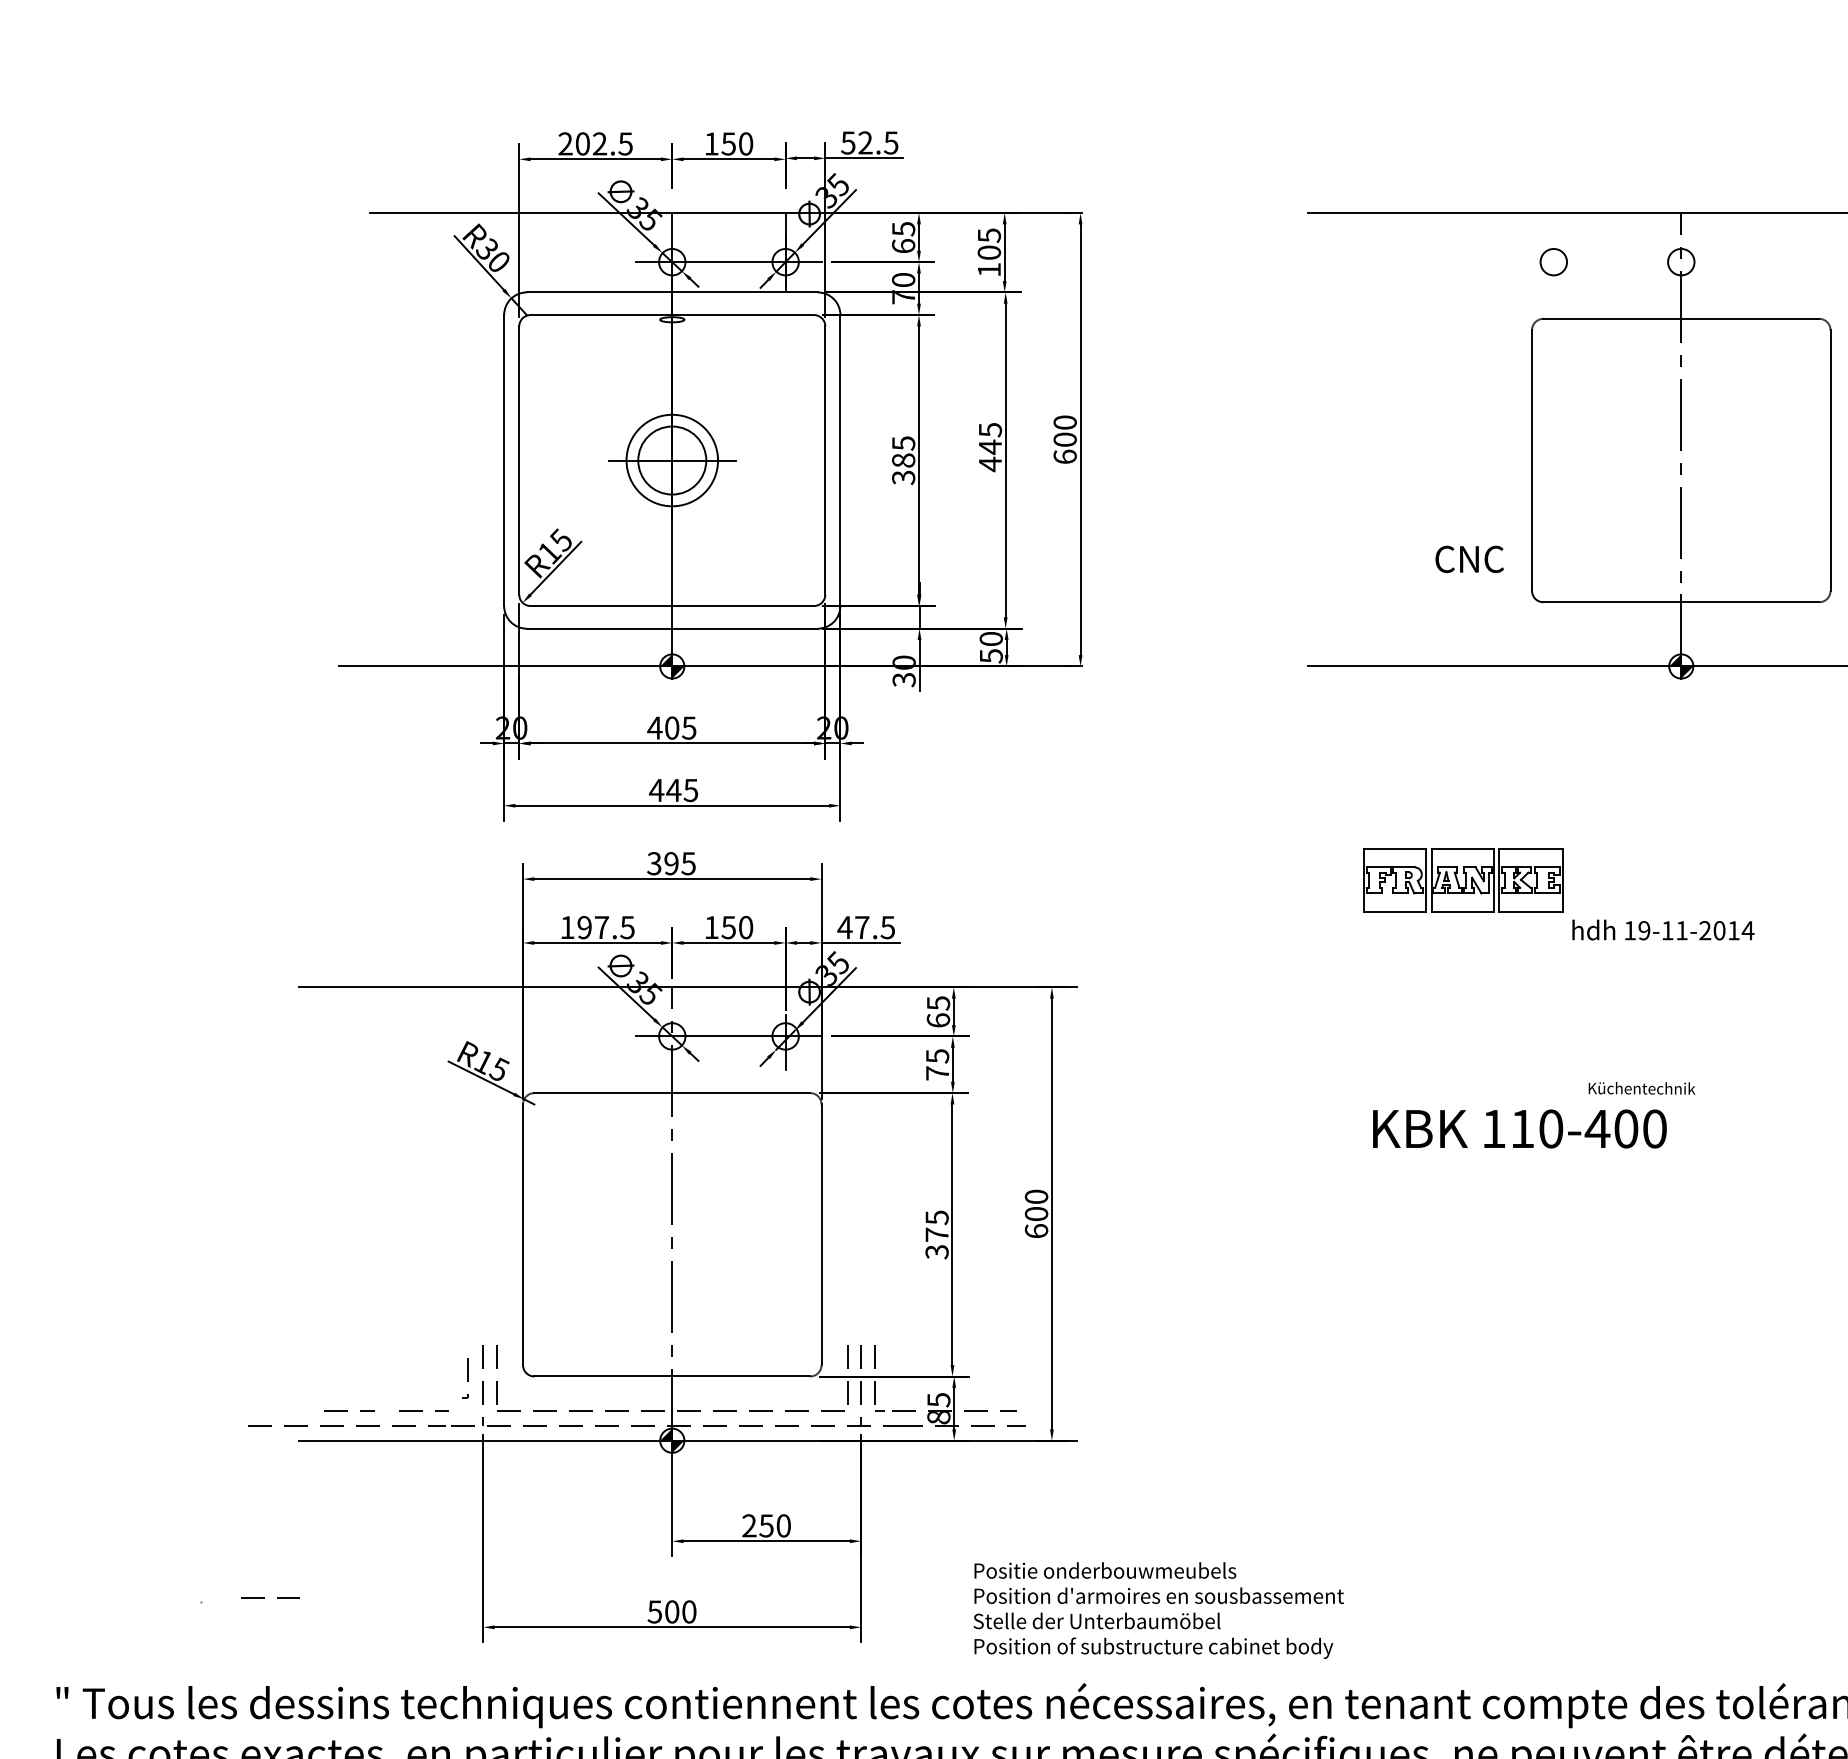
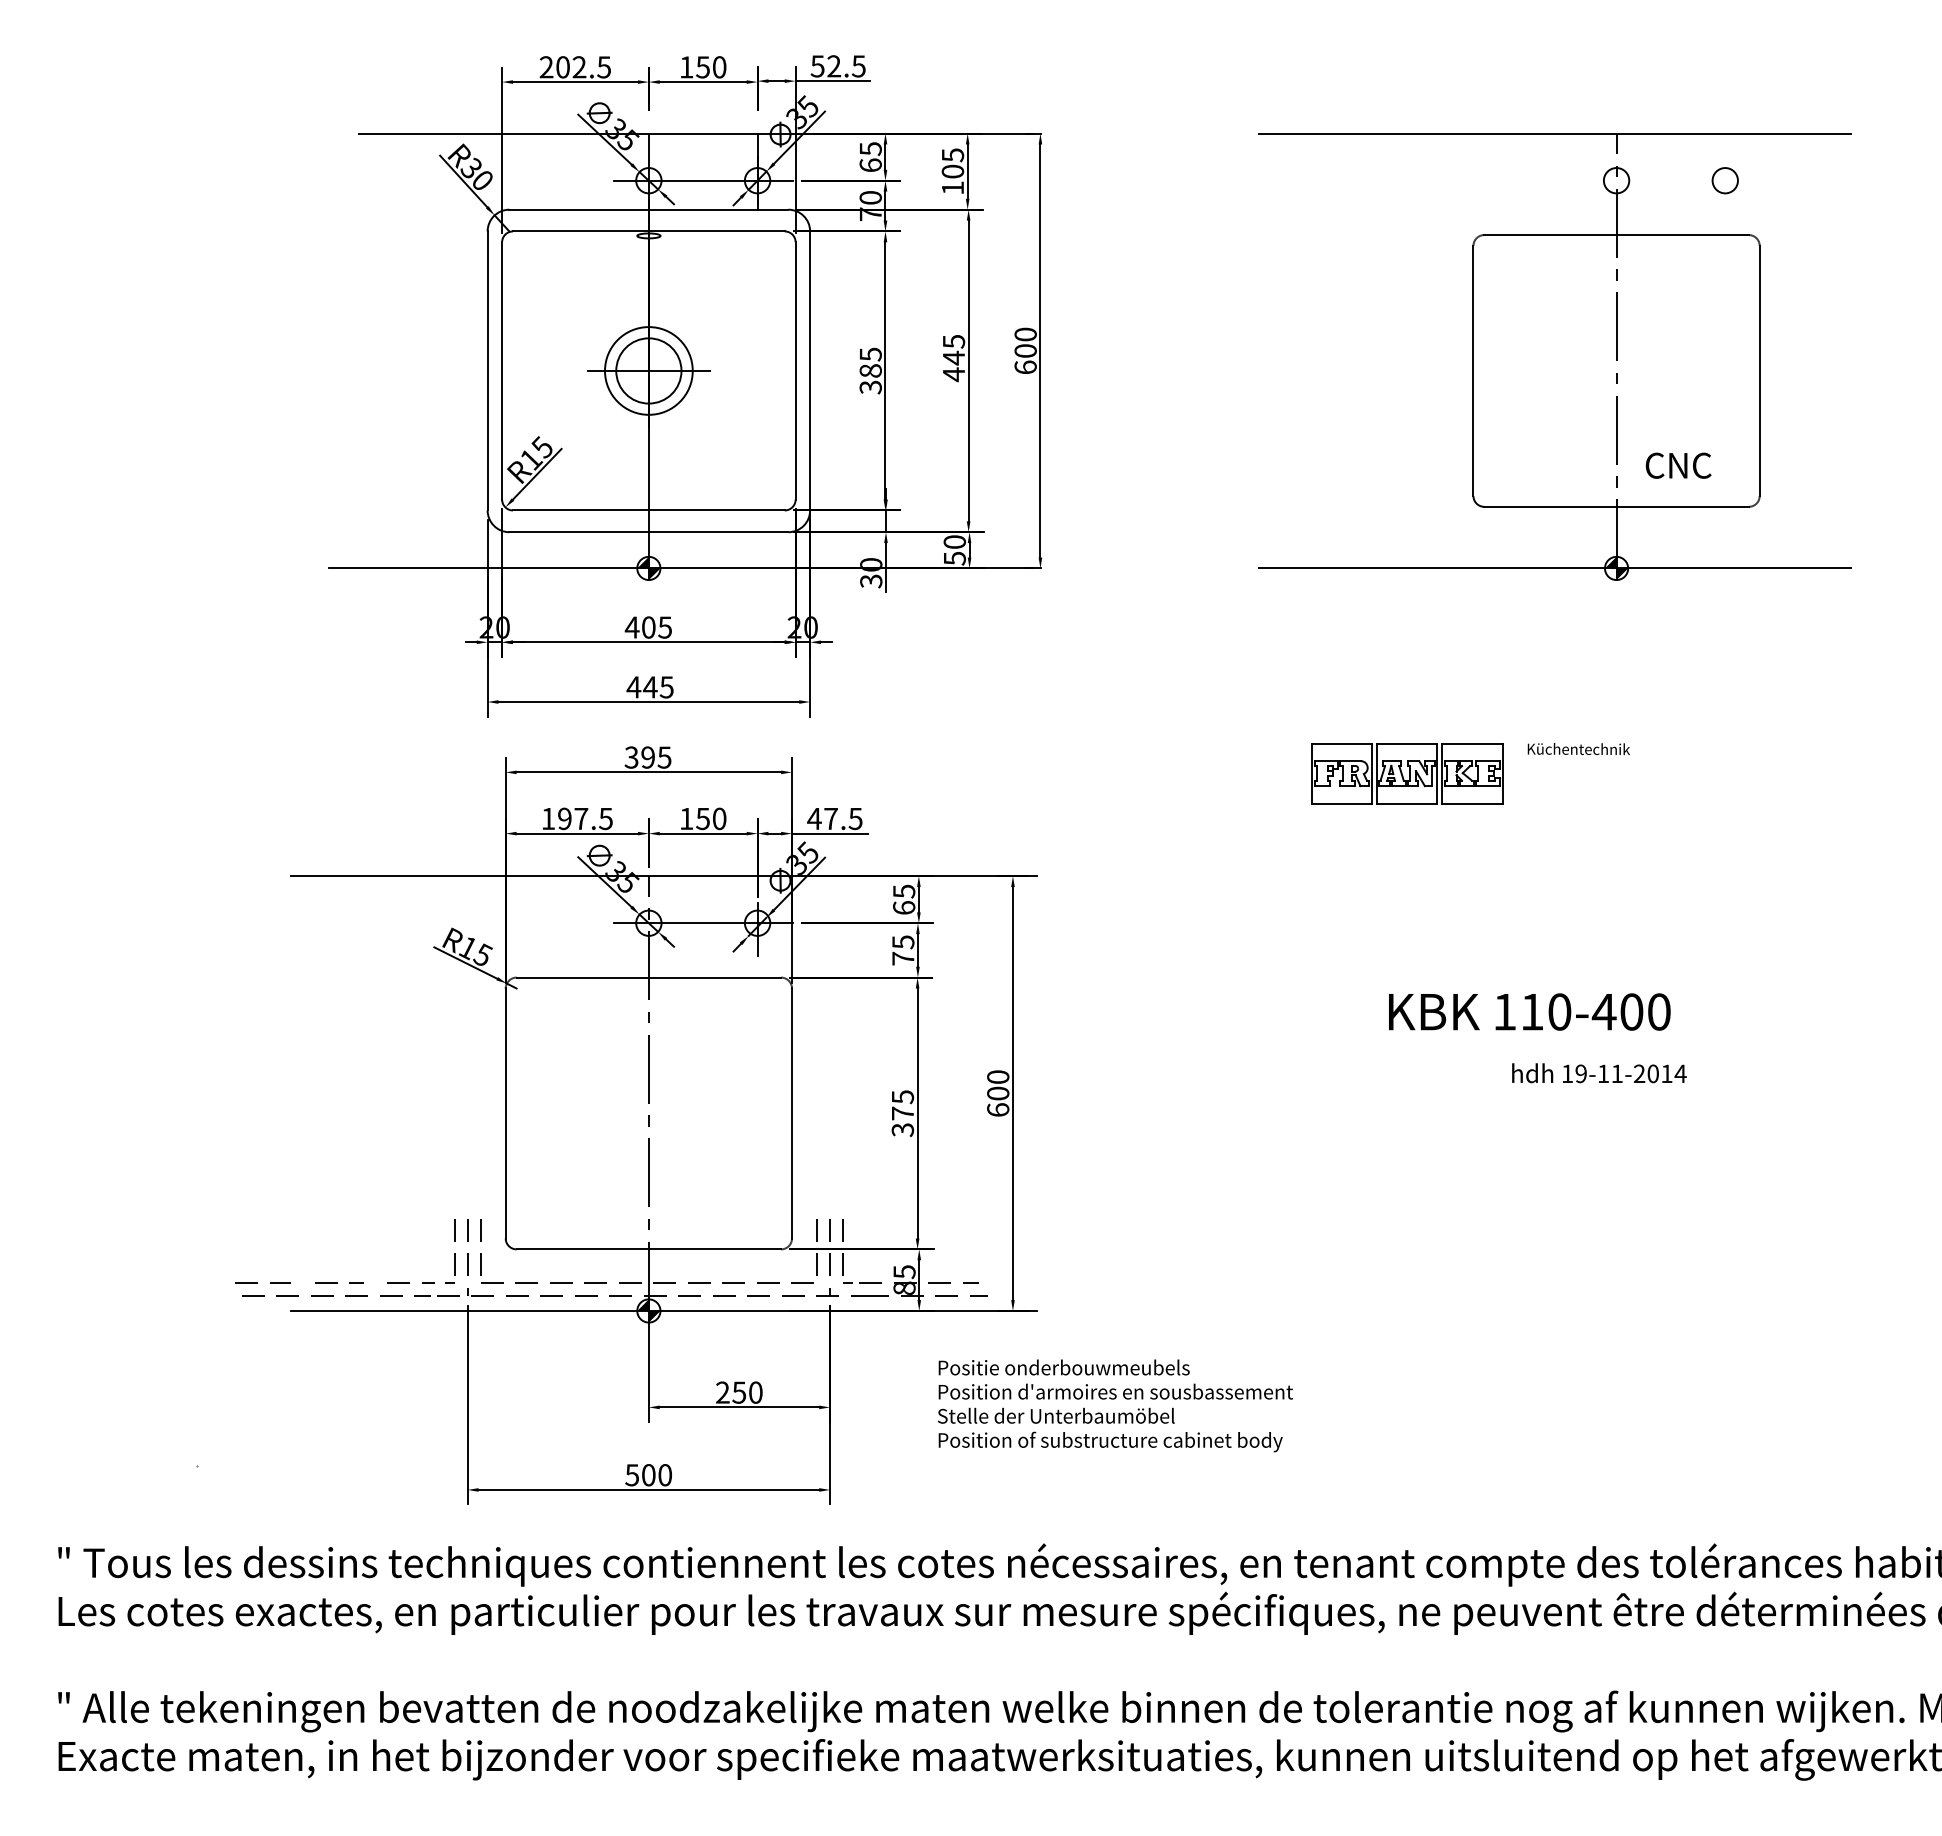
circle: (1552, 261) -> (1724, 180), moved
text: (1469, 559) -> (1678, 465), moved
text: (1663, 930) -> (1599, 1073), moved
text: (1641, 1088) -> (1578, 749), moved
text: (1519, 1128) -> (1529, 1011), moved
part: (465, 1378) -> (450, 1251), size x1.67
line: (264, 1597) -> (257, 1282), moved
part: (1157, 1603) -> (1114, 1399), moved

